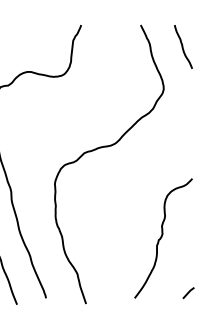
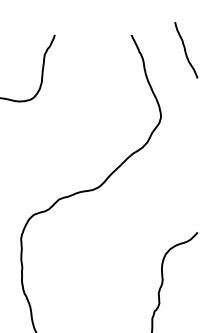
curve: (183, 46) -> (186, 49), moved

